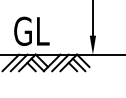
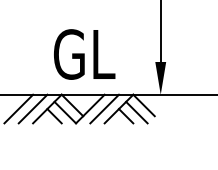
text: (31, 30) -> (83, 52), moved

